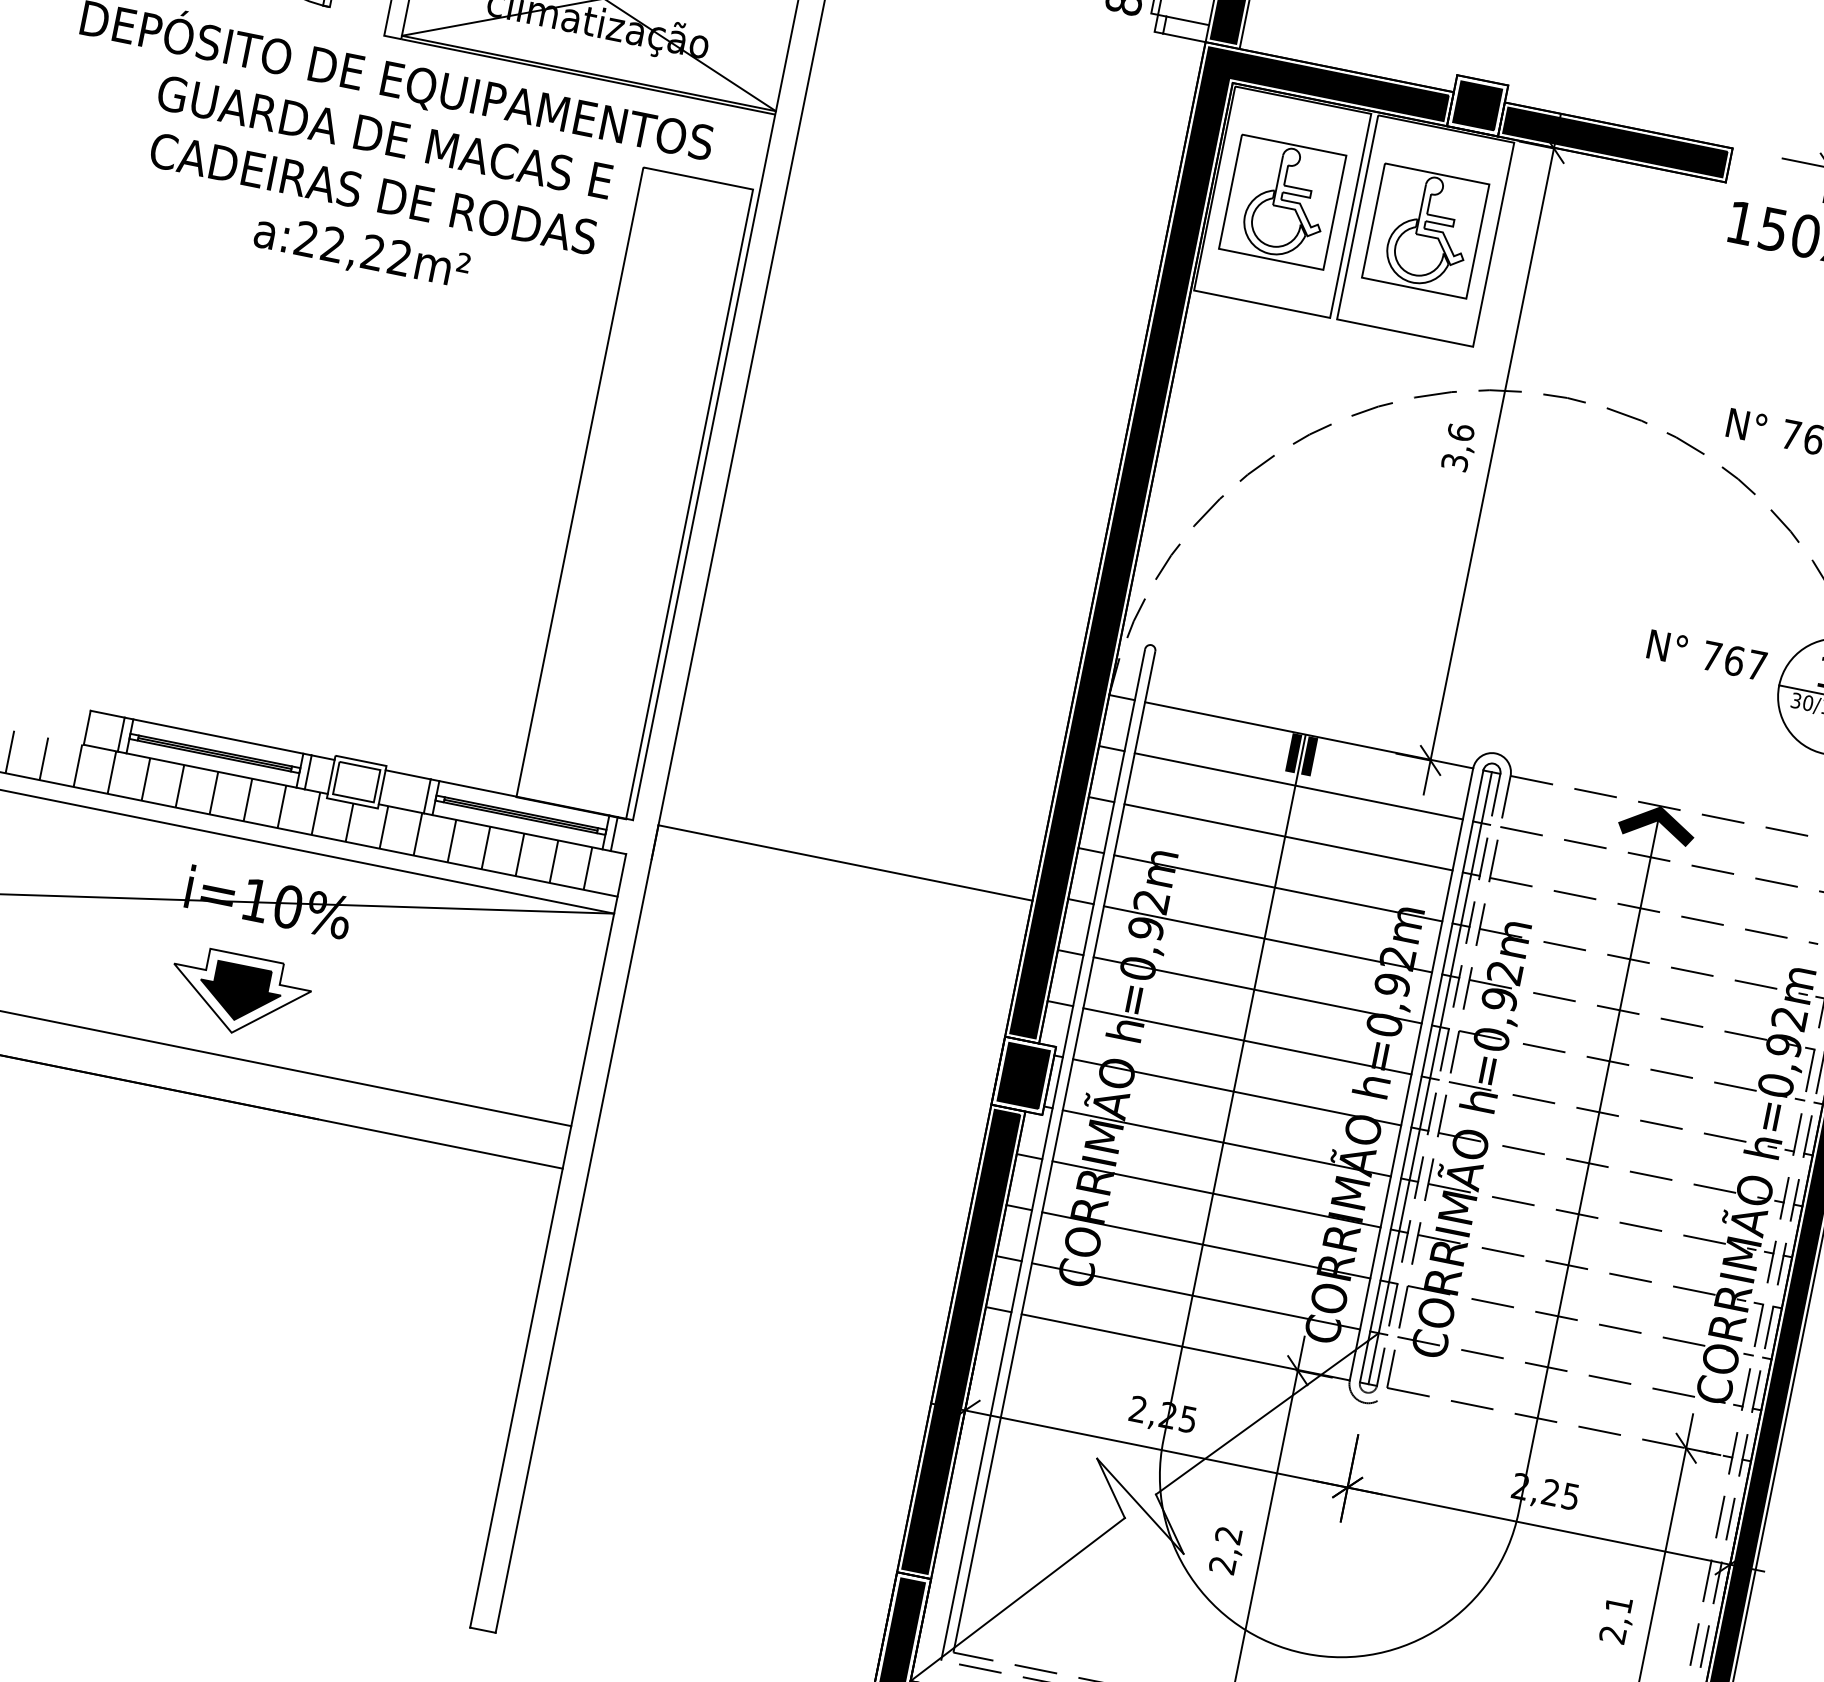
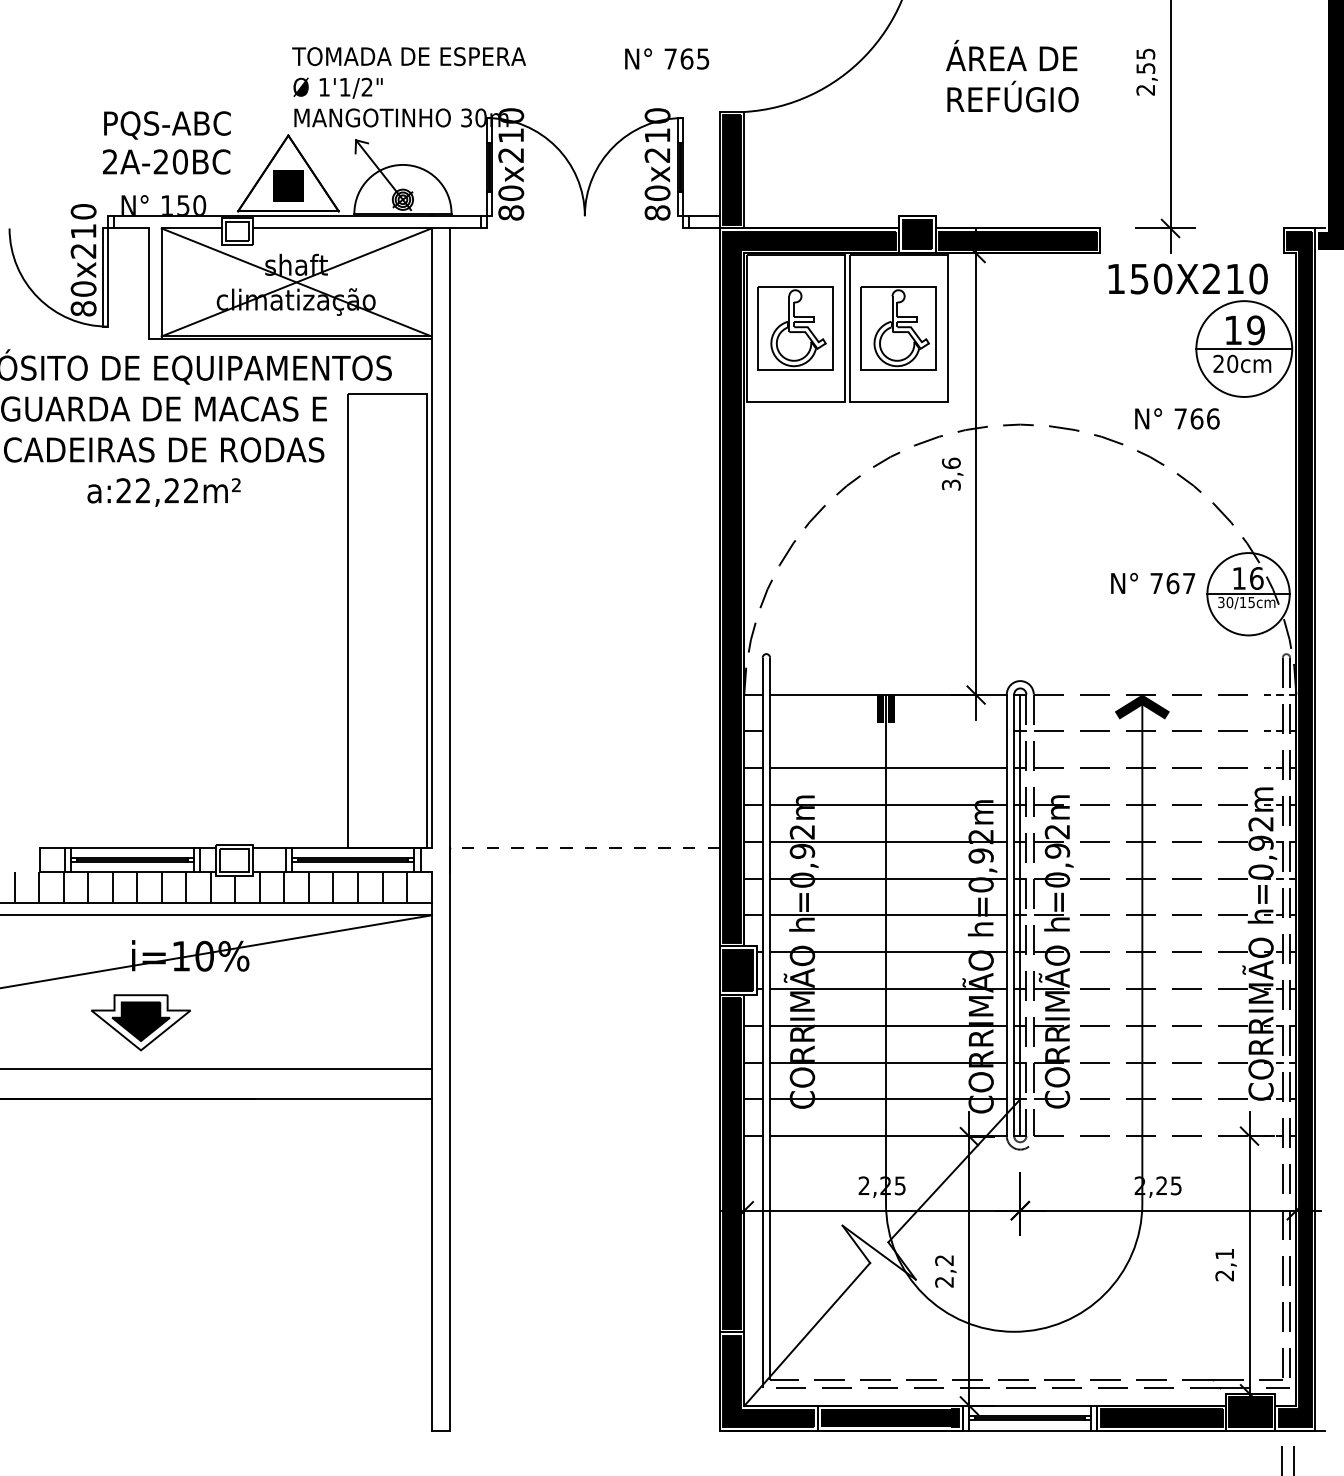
line: (1298, 786) -> (888, 731), removed
line: (845, 862) -> (584, 847), solid -> dashed
part: (238, 993) -> (140, 1022), moved

